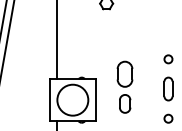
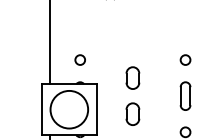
circle: (81, 59) -> (79, 60), added
part: (125, 73) -> (133, 77), size x0.71

